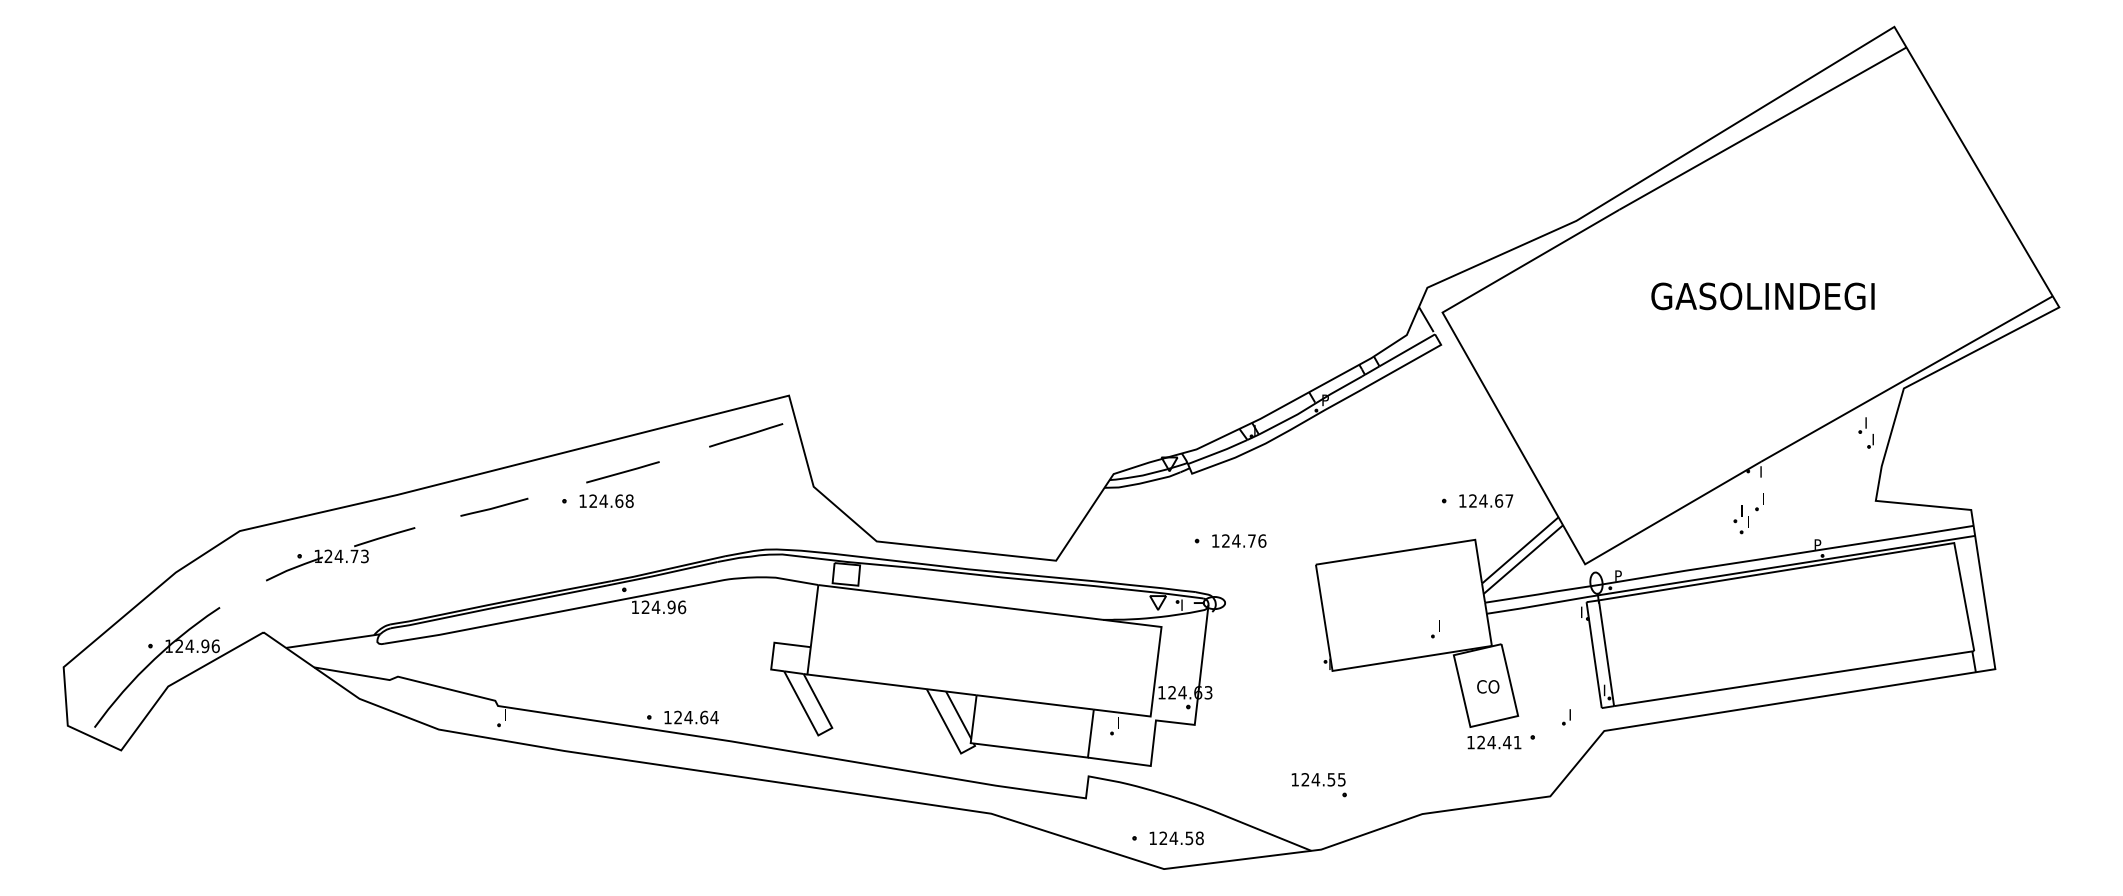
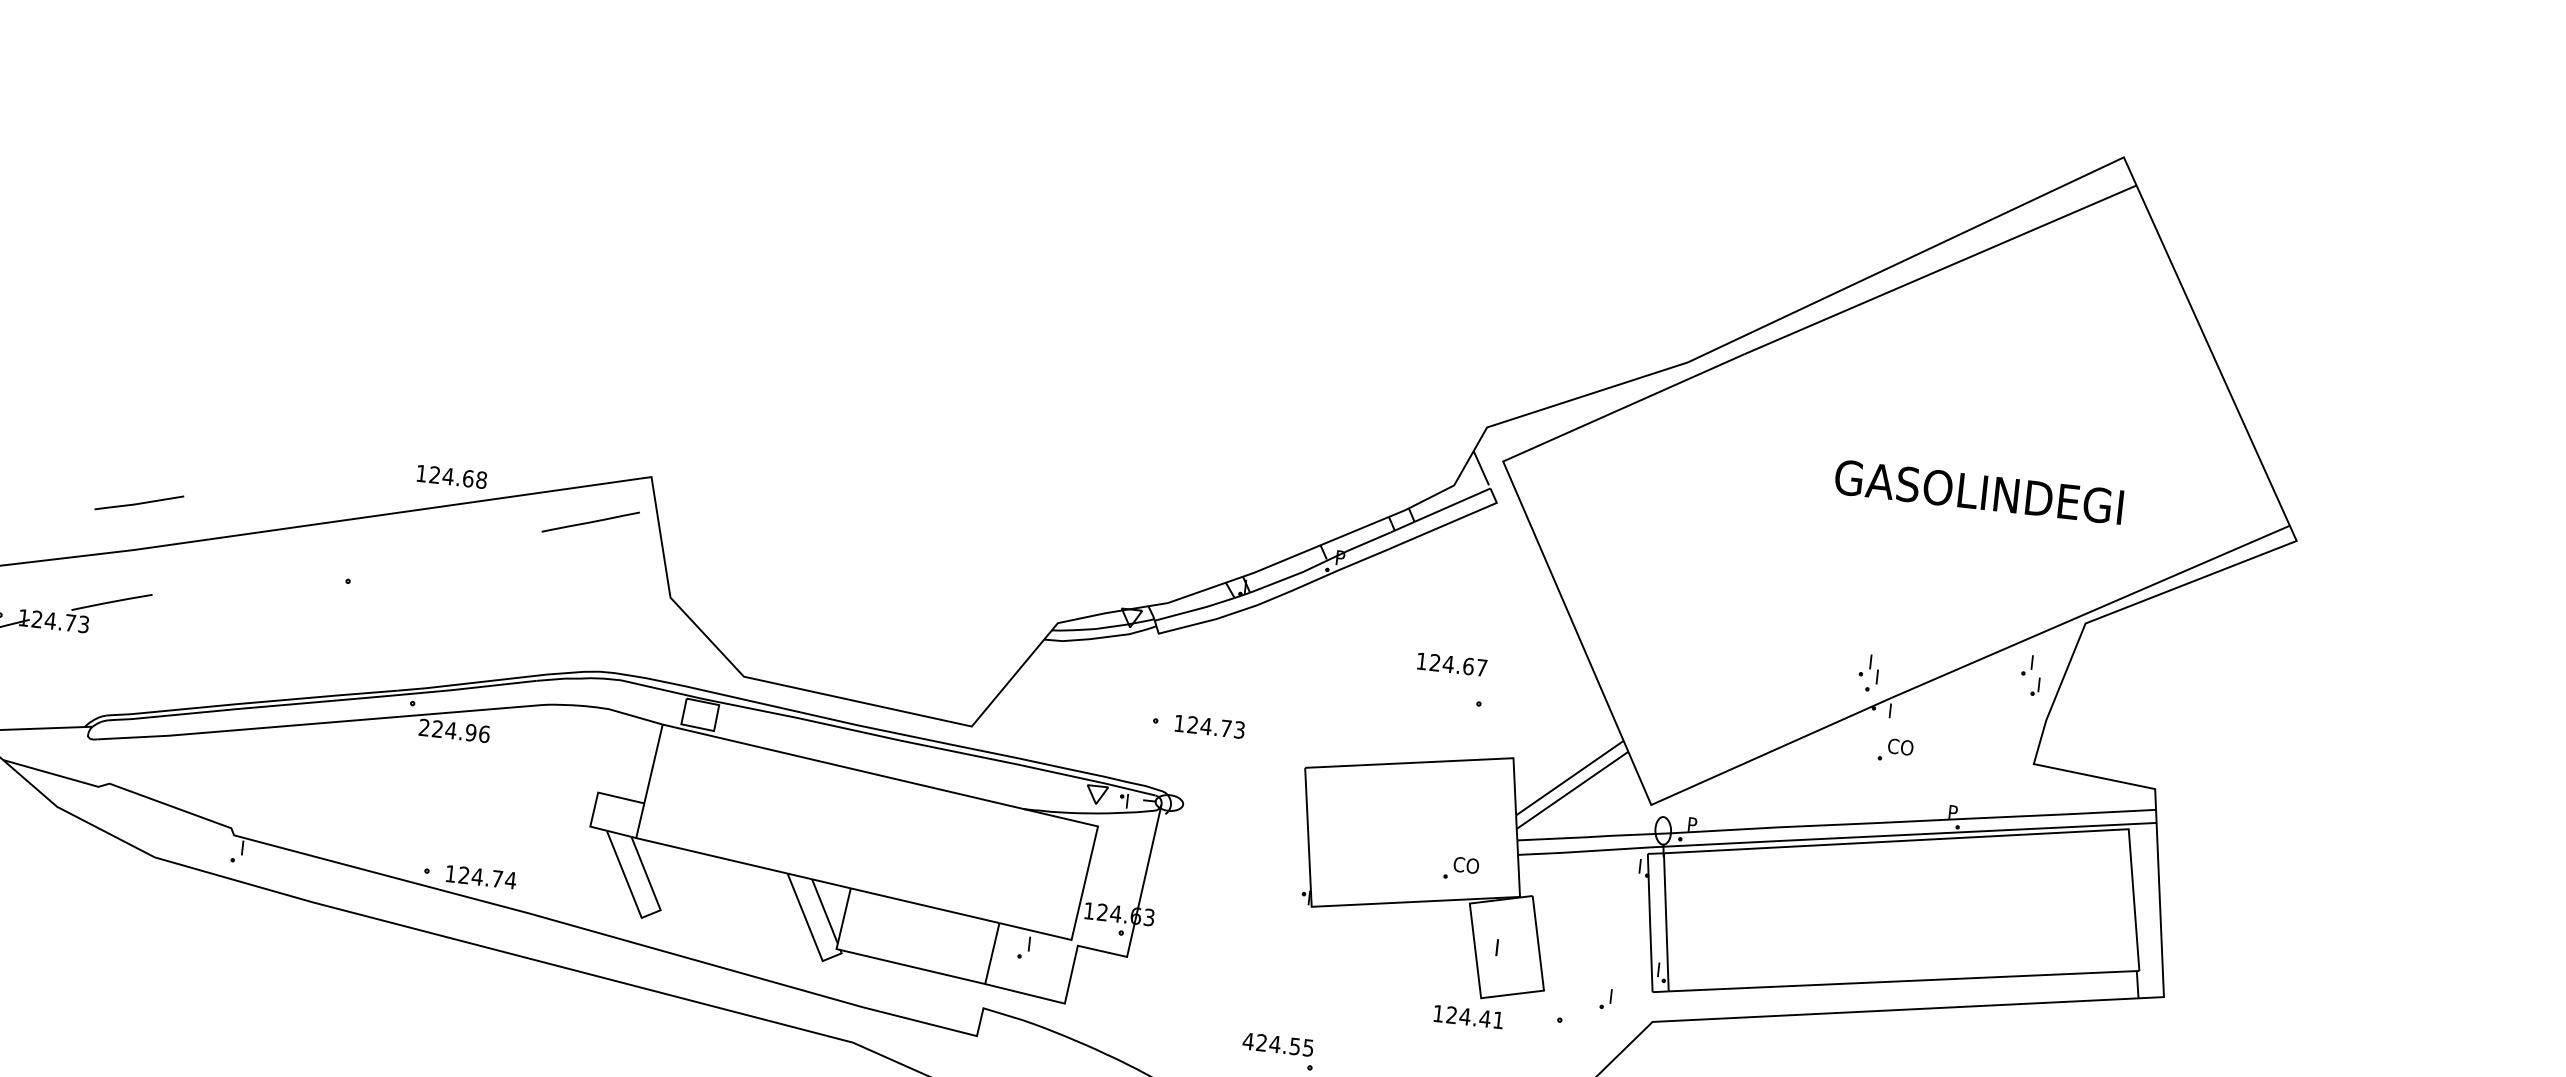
text: (1762, 296) -> (1978, 492), moved
line: (622, 472) -> (426, 552), removed
text: (1771, 498) -> (1900, 746), I -> CO
text: (606, 500) -> (451, 475), moved
text: (1486, 500) -> (1452, 664), moved
line: (495, 506) -> (140, 502), moved
part: (1740, 519) -> (1867, 672), moved
text: (1262, 540) -> (1239, 729), 124.76 -> 124.73
text: (635, 606) -> (424, 726), 124.96 -> 224.96
text: (1447, 626) -> (1465, 865), I -> CO
text: (1488, 686) -> (1510, 948), CO -> I
text: (704, 717) -> (497, 878), 124.64 -> 124.74
text: (1494, 742) -> (1468, 1016), moved
text: (1294, 779) -> (1247, 1041), 124.55 -> 424.55

